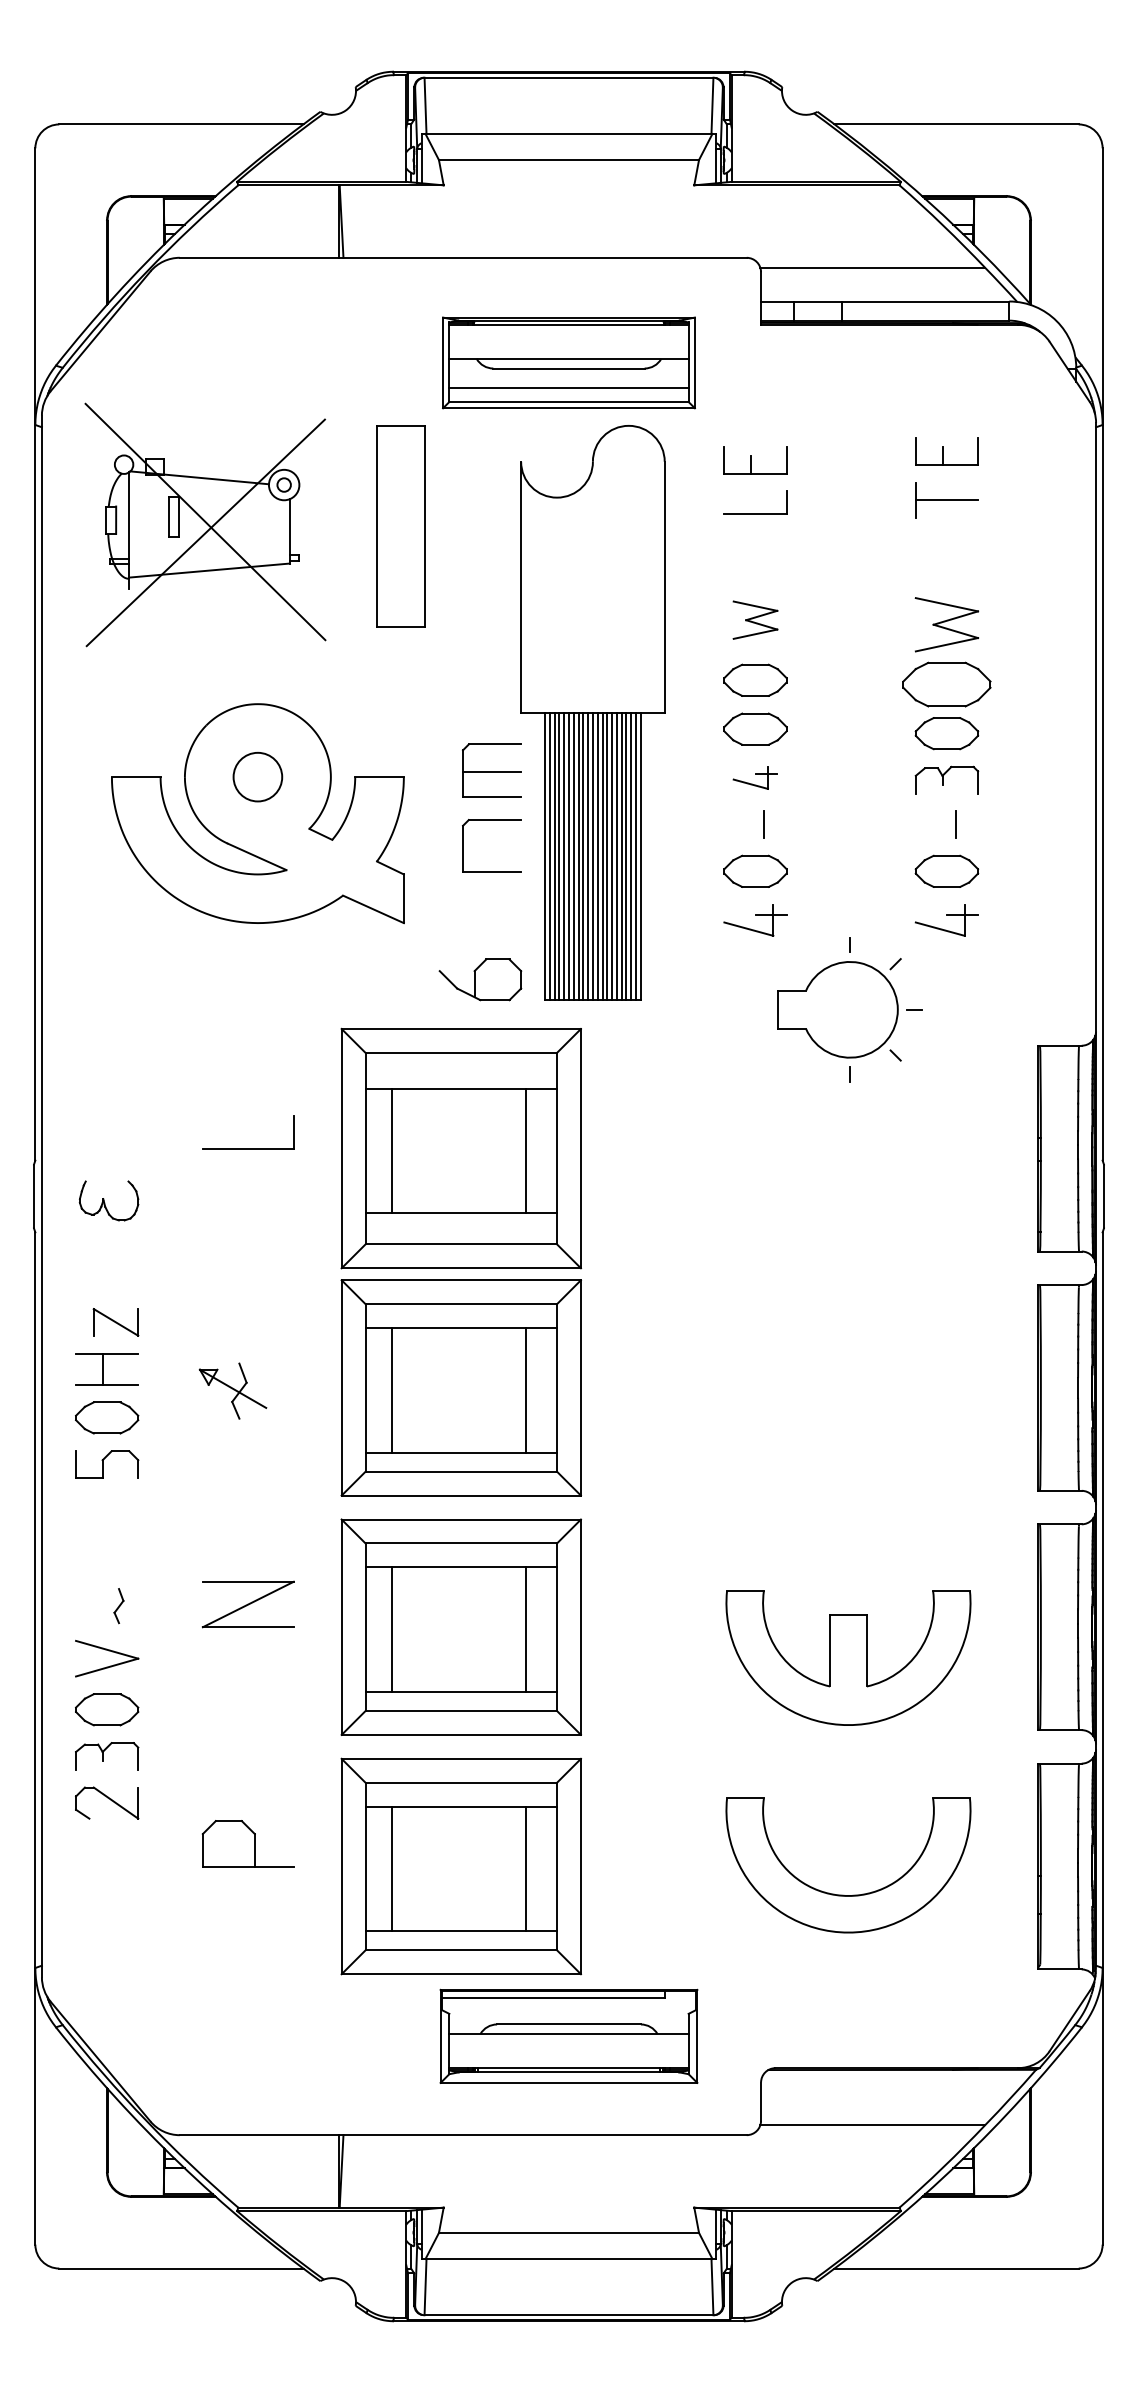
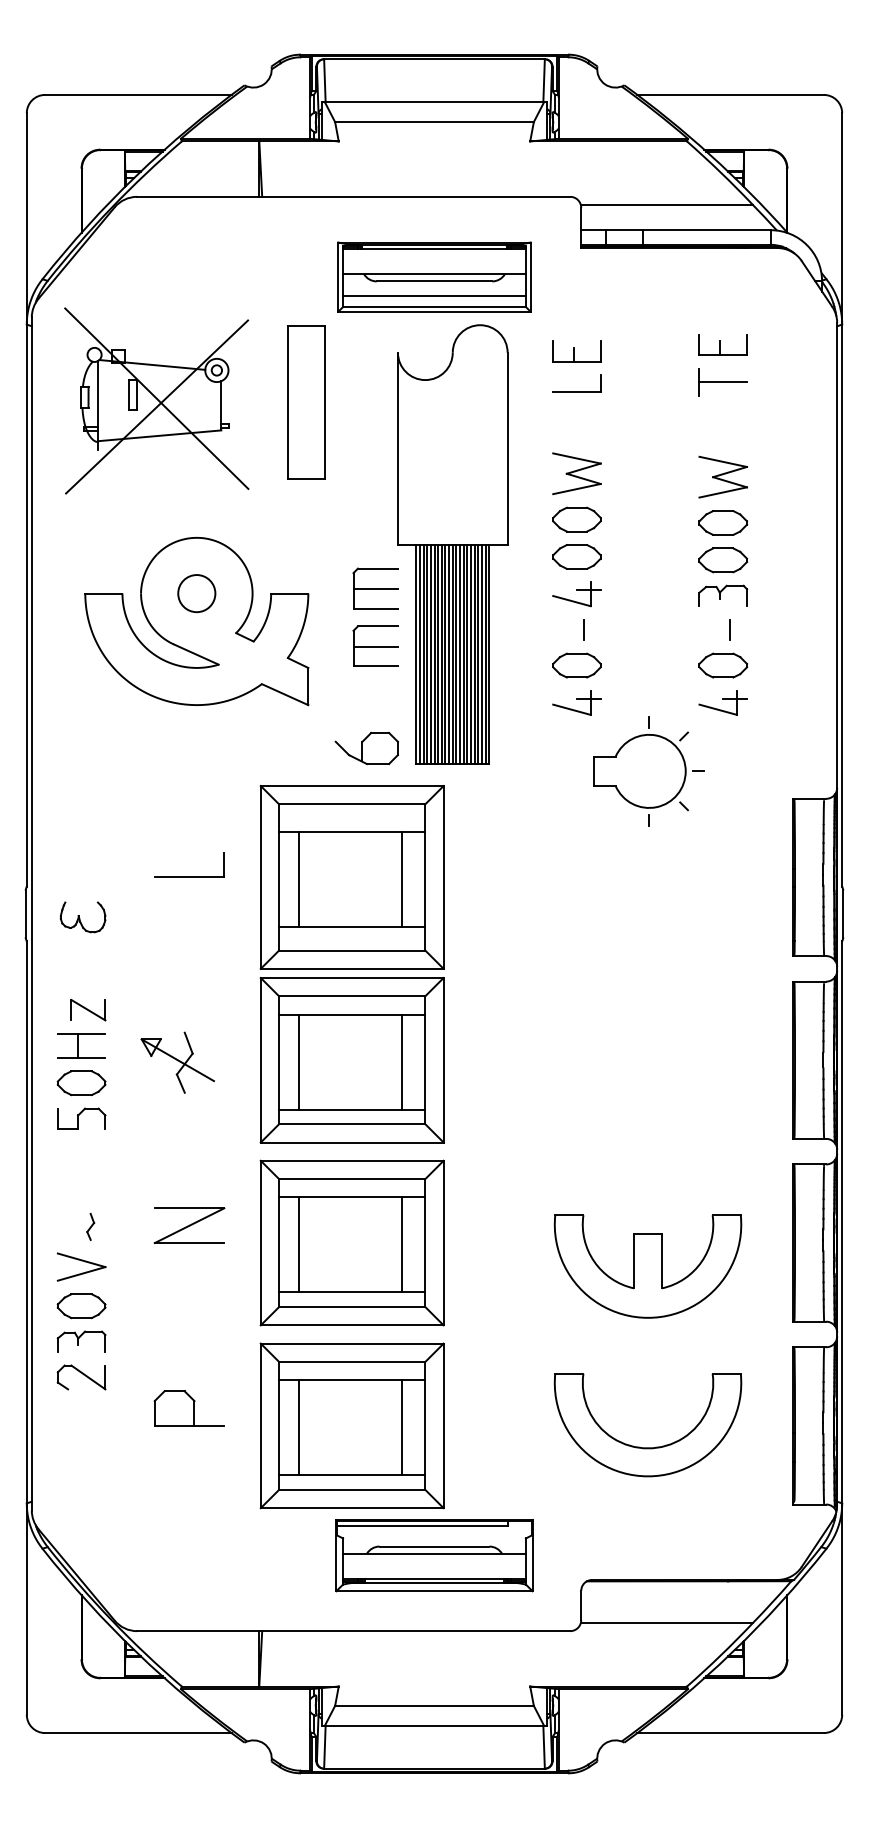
part: (755, 619) -> (576, 473), size x1.43
part: (946, 684) -> (722, 522), size x0.71
part: (755, 777) -> (576, 593), size x1.43
line: (492, 847) -> (376, 647), added
part: (232, 1390) -> (177, 1062), size x1.43

